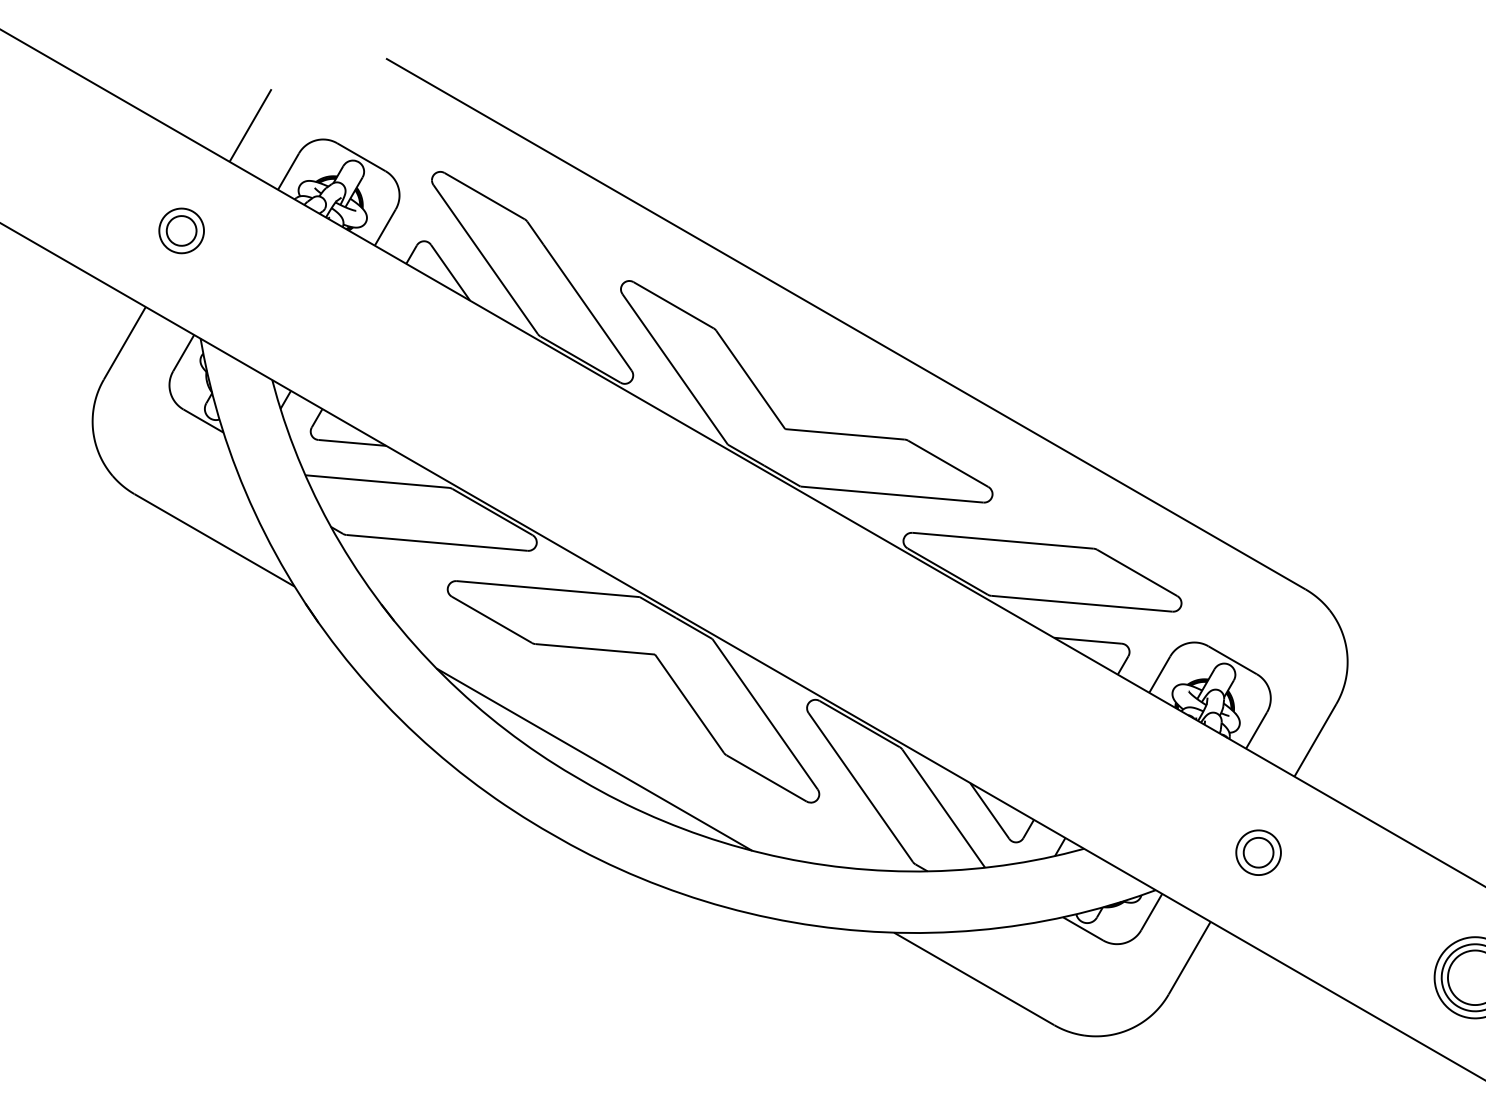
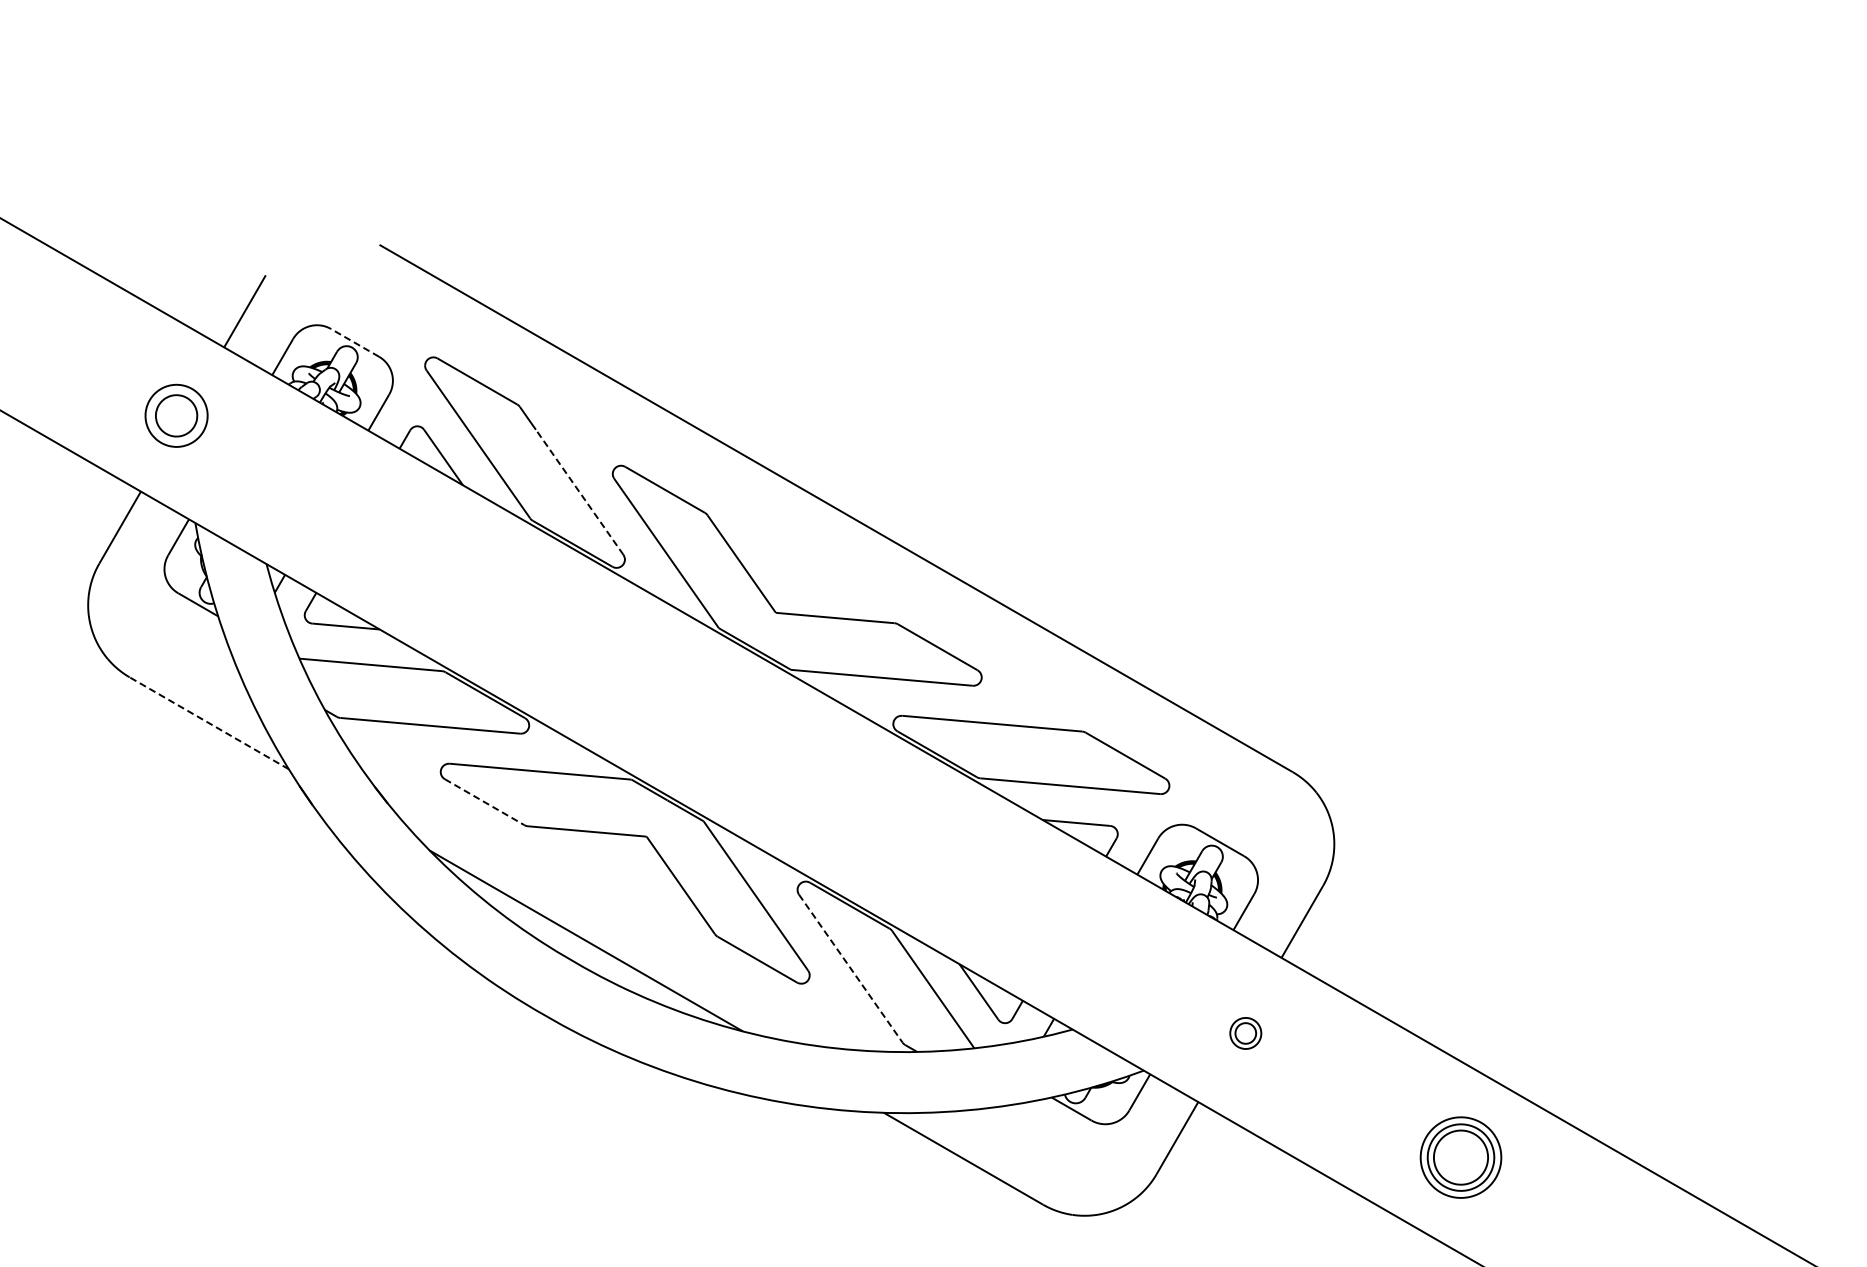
line: (361, 156) -> (355, 342), solid -> dashed
part: (181, 231) -> (176, 416), size x1.4
line: (587, 306) -> (579, 491), solid -> dashed
line: (214, 540) -> (209, 723), solid -> dashed
line: (491, 620) -> (484, 802), solid -> dashed
line: (861, 788) -> (851, 969), solid -> dashed
part: (1258, 852) -> (1245, 1033), size x0.7

